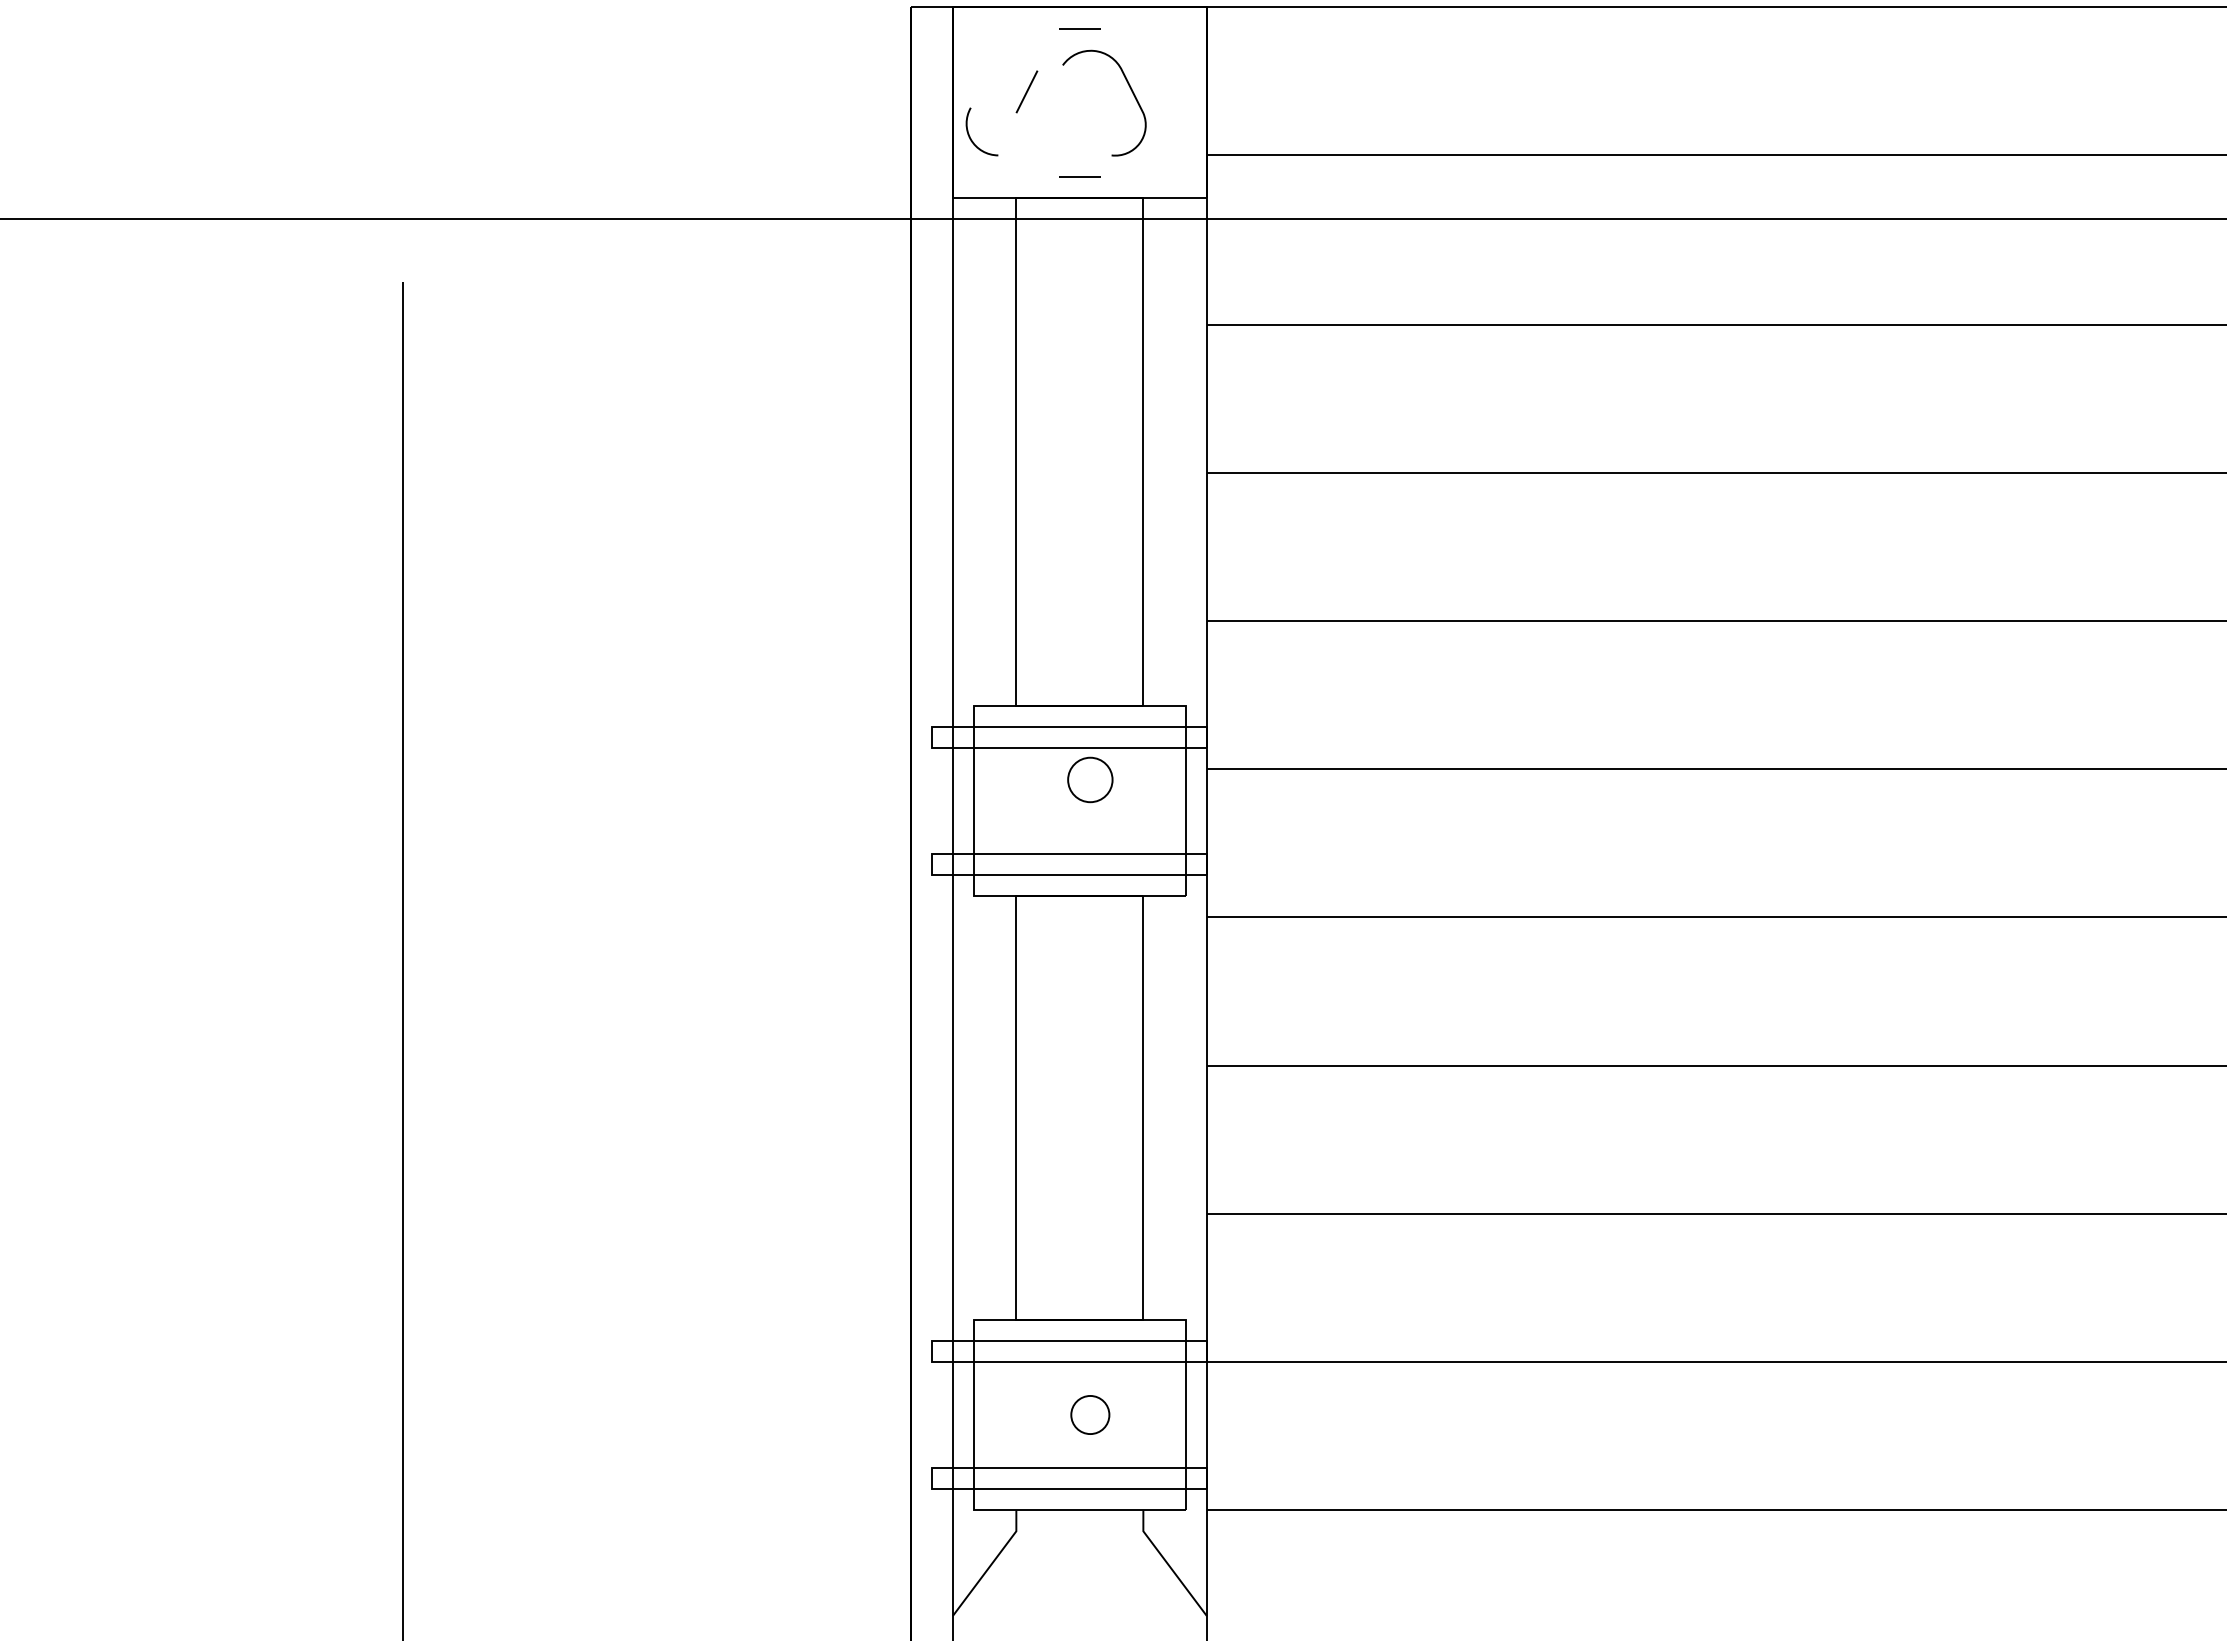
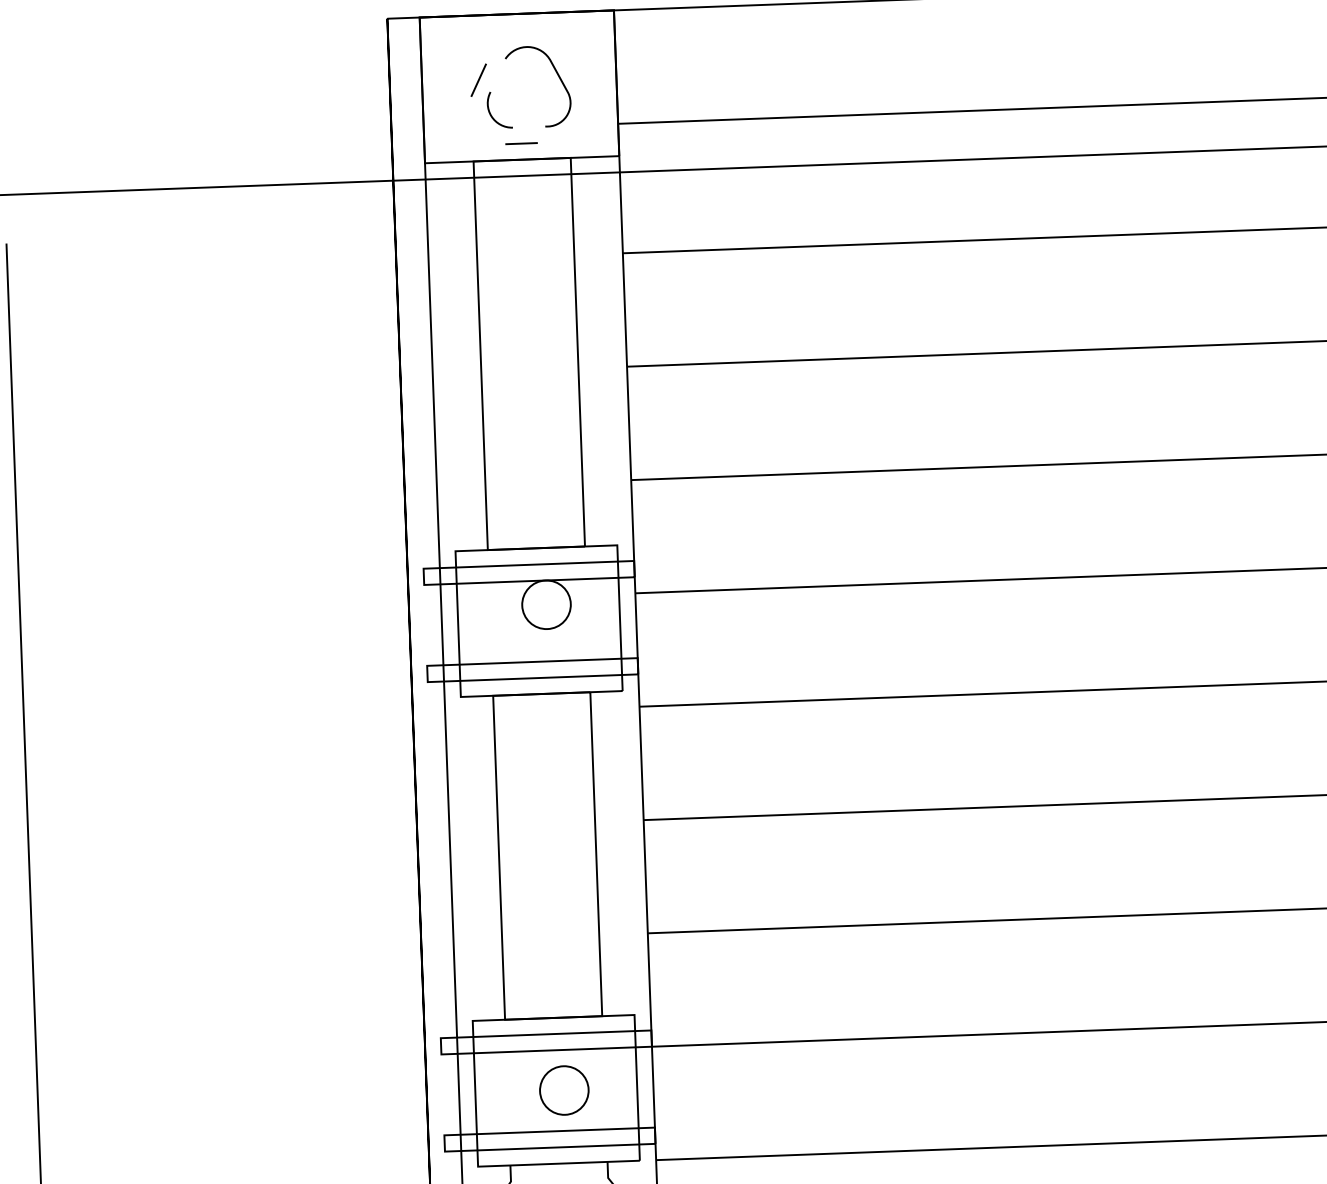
line: (1079, 28) -> (517, 30), removed
arc: (970, 136) -> (491, 113), moved
circle: (1090, 779) -> (546, 604), size x1.43
circle: (1090, 1414) -> (564, 1090), size x1.67

